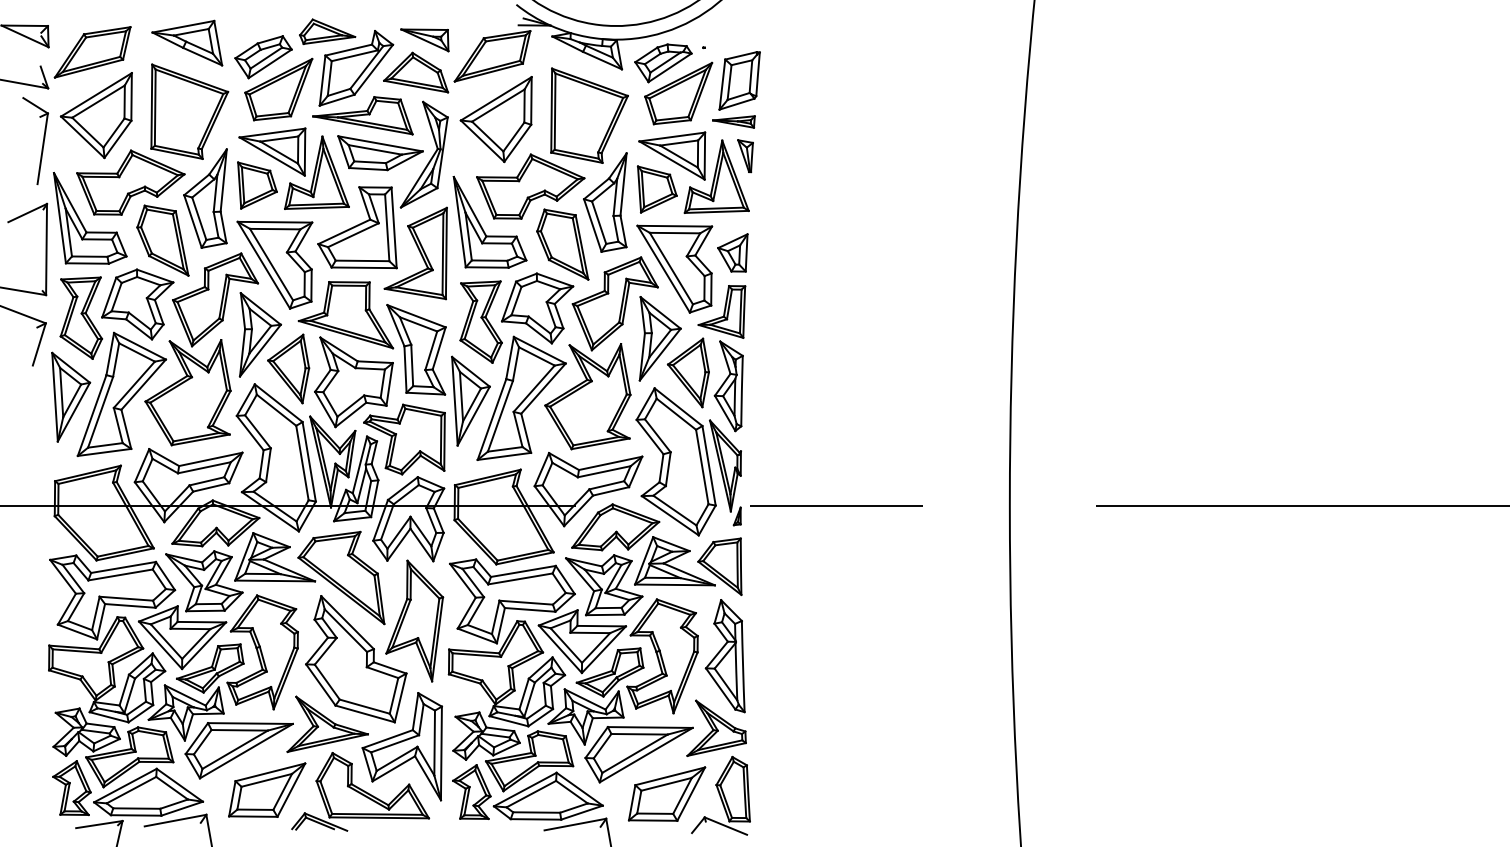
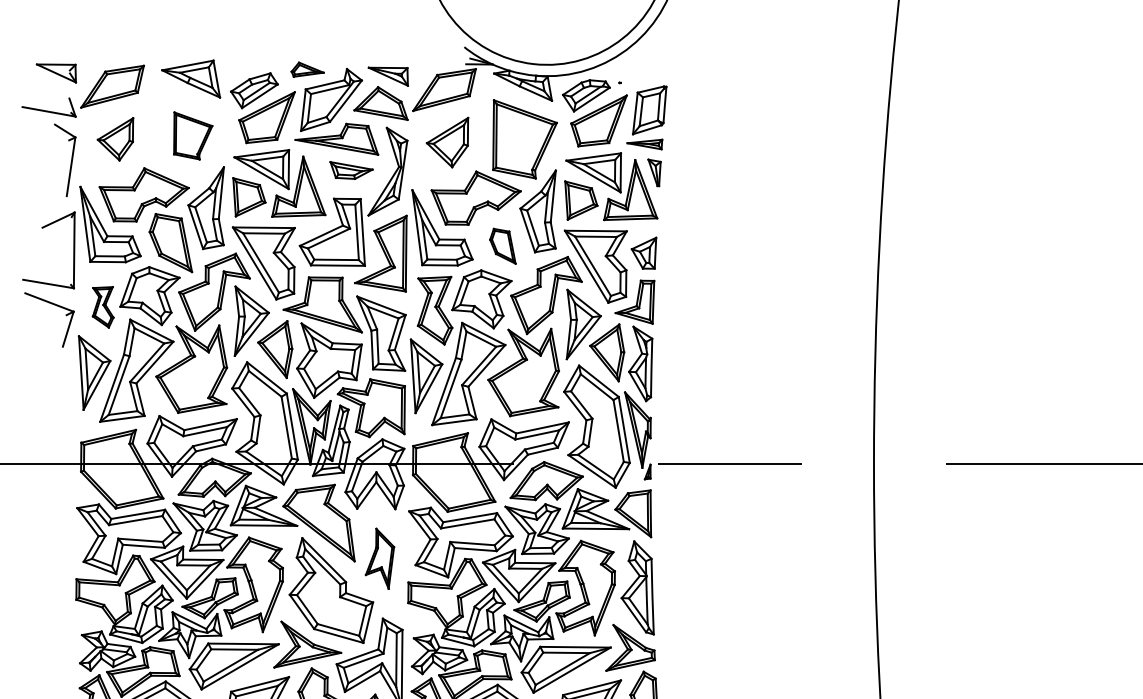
part: (327, 31) -> (307, 69), size x0.7
part: (189, 111) -> (192, 135), size x0.6
part: (95, 115) -> (114, 139), size x0.6
part: (495, 119) -> (446, 142), size x0.7
part: (380, 153) -> (351, 170), size x0.6
part: (562, 244) -> (502, 246), size x0.6
part: (81, 317) -> (103, 306), size x0.6
part: (414, 620) -> (379, 558), size x0.6

